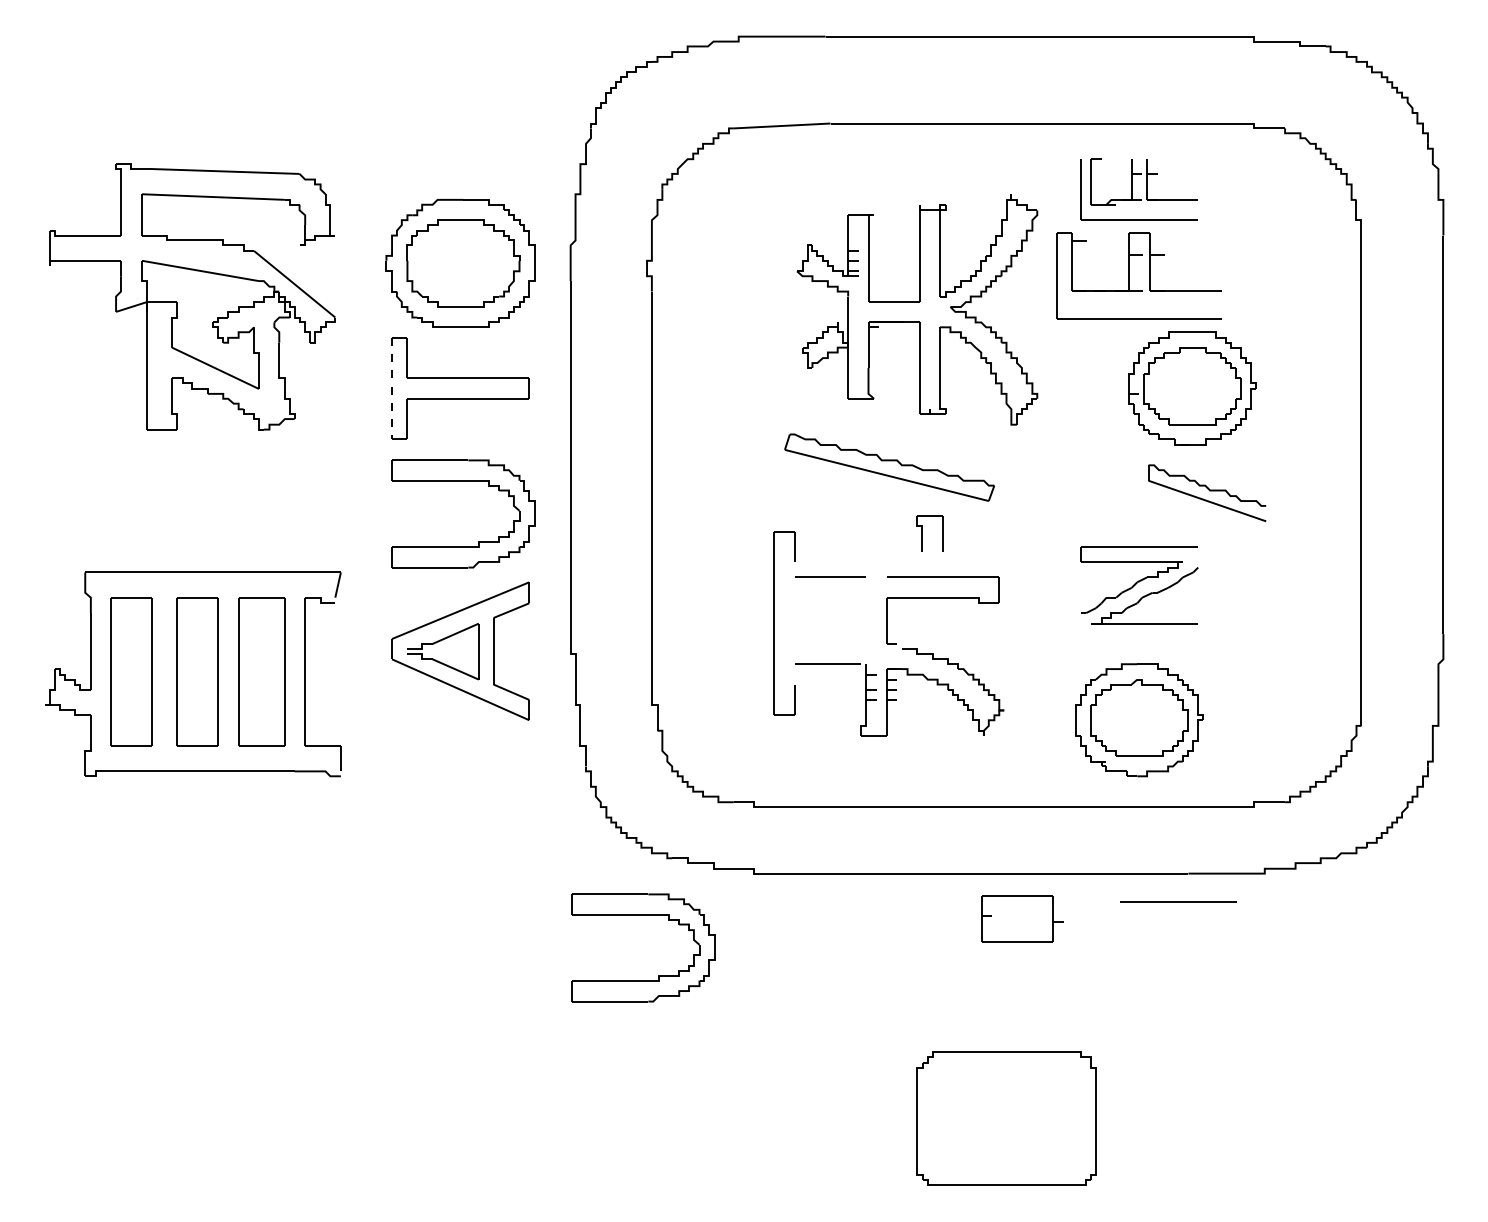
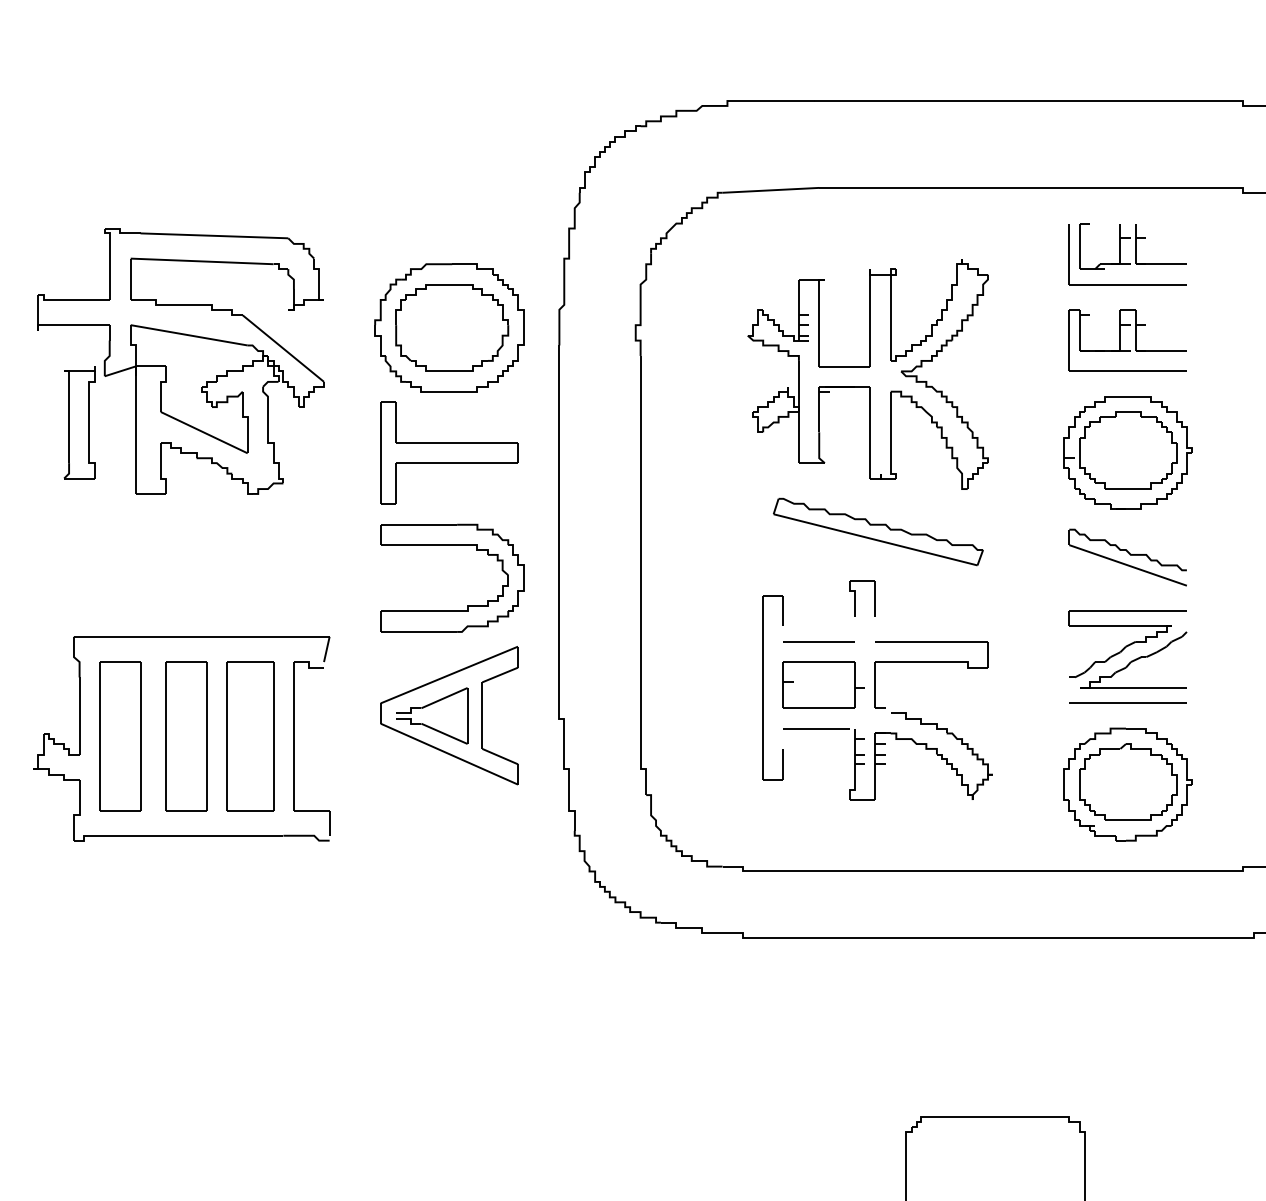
part: (1138, 275) -> (1127, 339), size x0.71
part: (917, 309) -> (868, 373), moved
part: (90, 358) -> (79, 422), added
line: (392, 388) -> (381, 452), dashed -> solid
part: (1192, 388) -> (1128, 452), moved
part: (1207, 493) -> (1128, 557), moved
part: (922, 533) -> (855, 597), moved
line: (1178, 901) -> (1128, 702), moved
part: (1022, 918) -> (824, 684), moved
part: (658, 975) -> (647, 1039), removed

